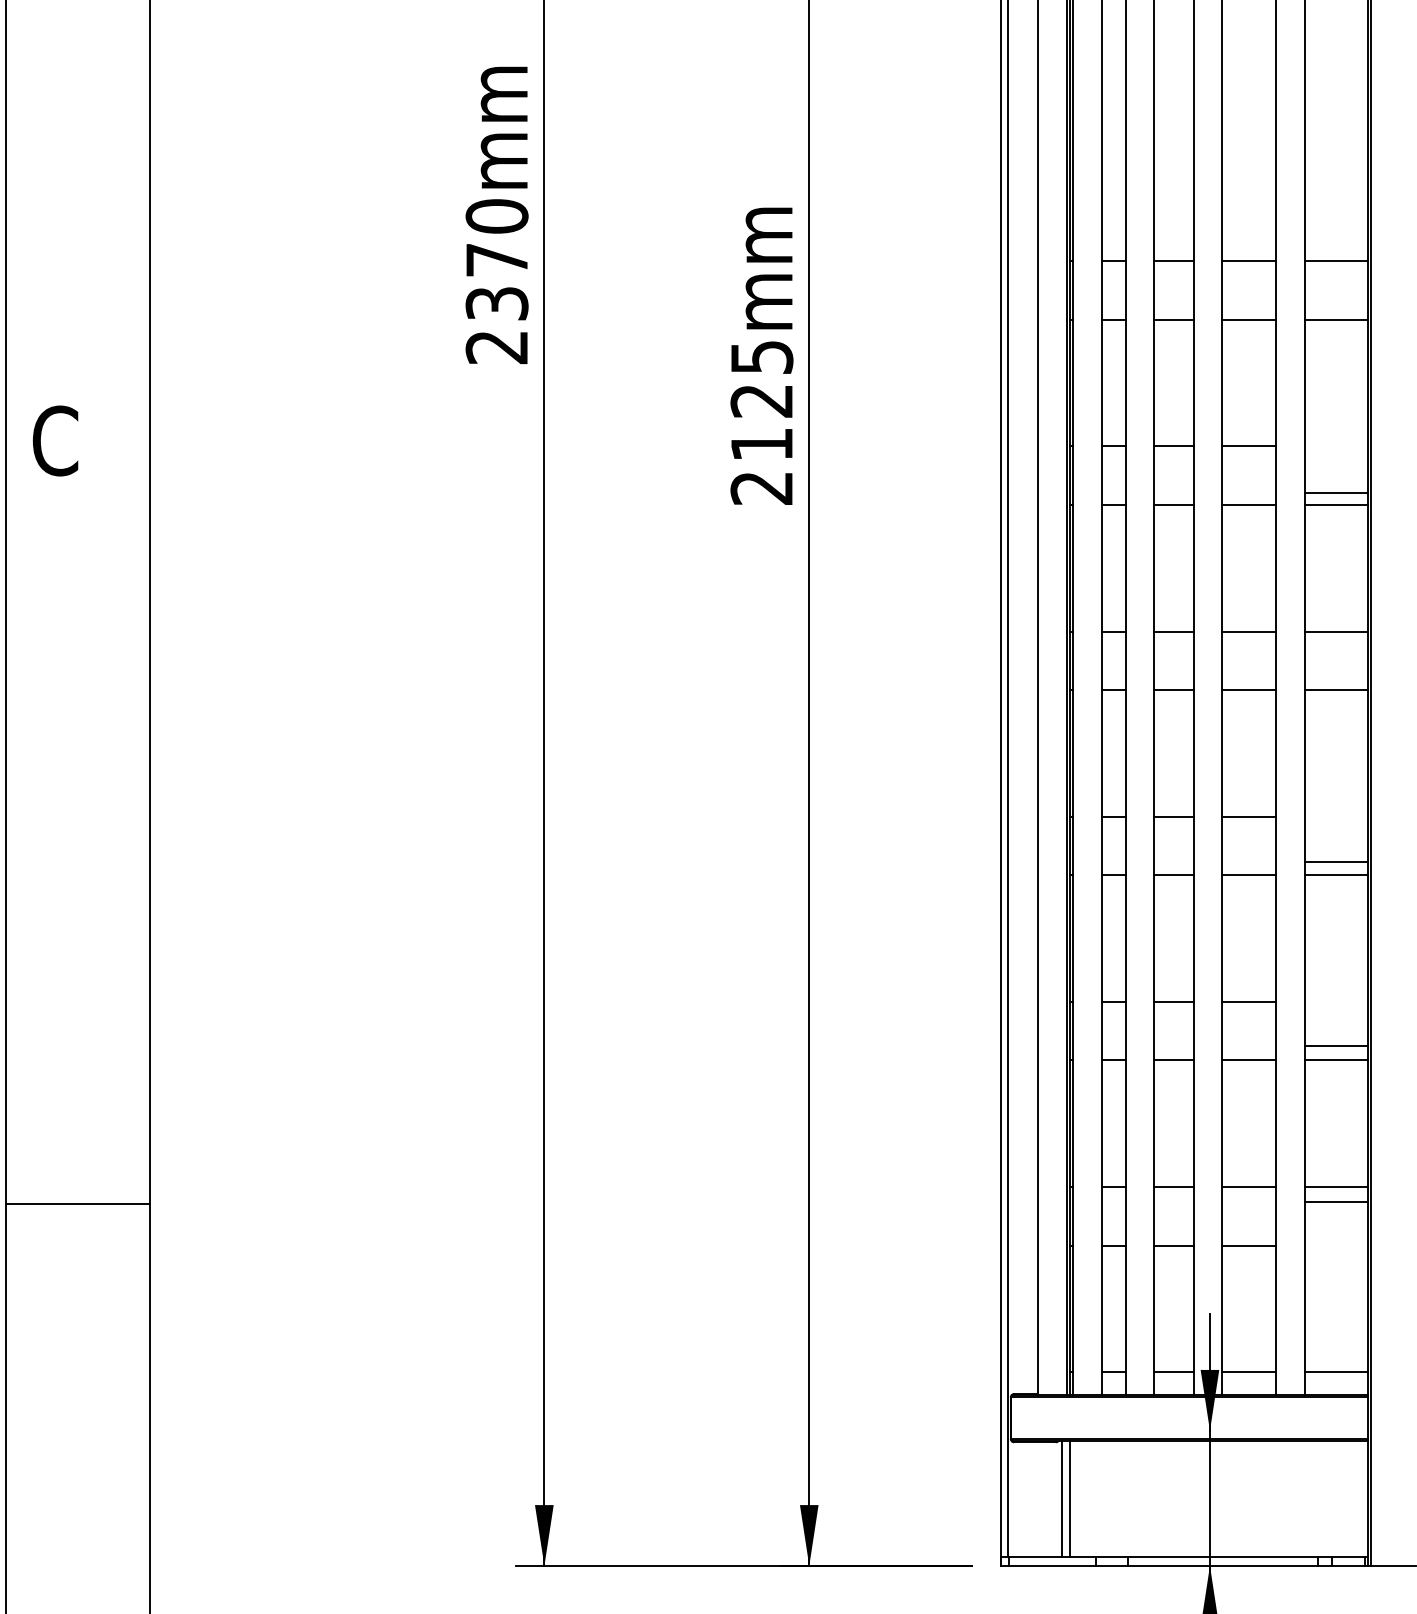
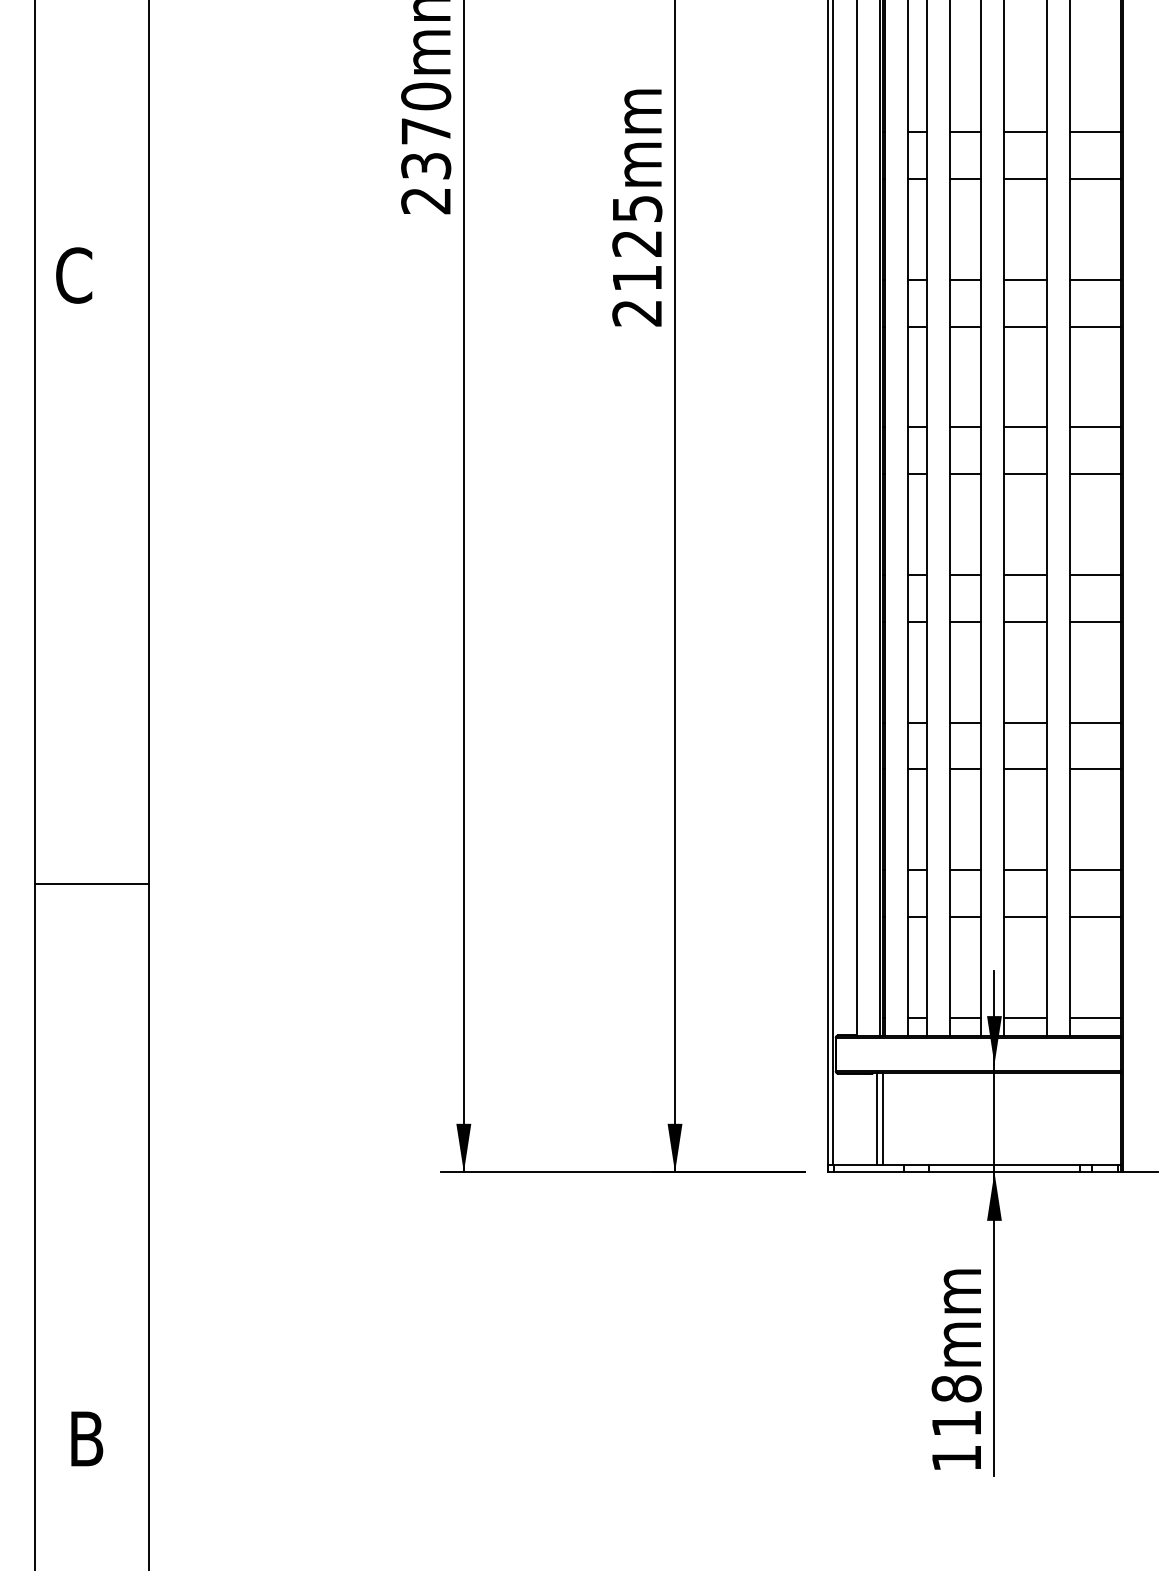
line: (1335, 492) -> (1094, 279), moved
line: (1335, 862) -> (1094, 575), moved
line: (1335, 1045) -> (1094, 722), moved
line: (1335, 1202) -> (1094, 917), moved

